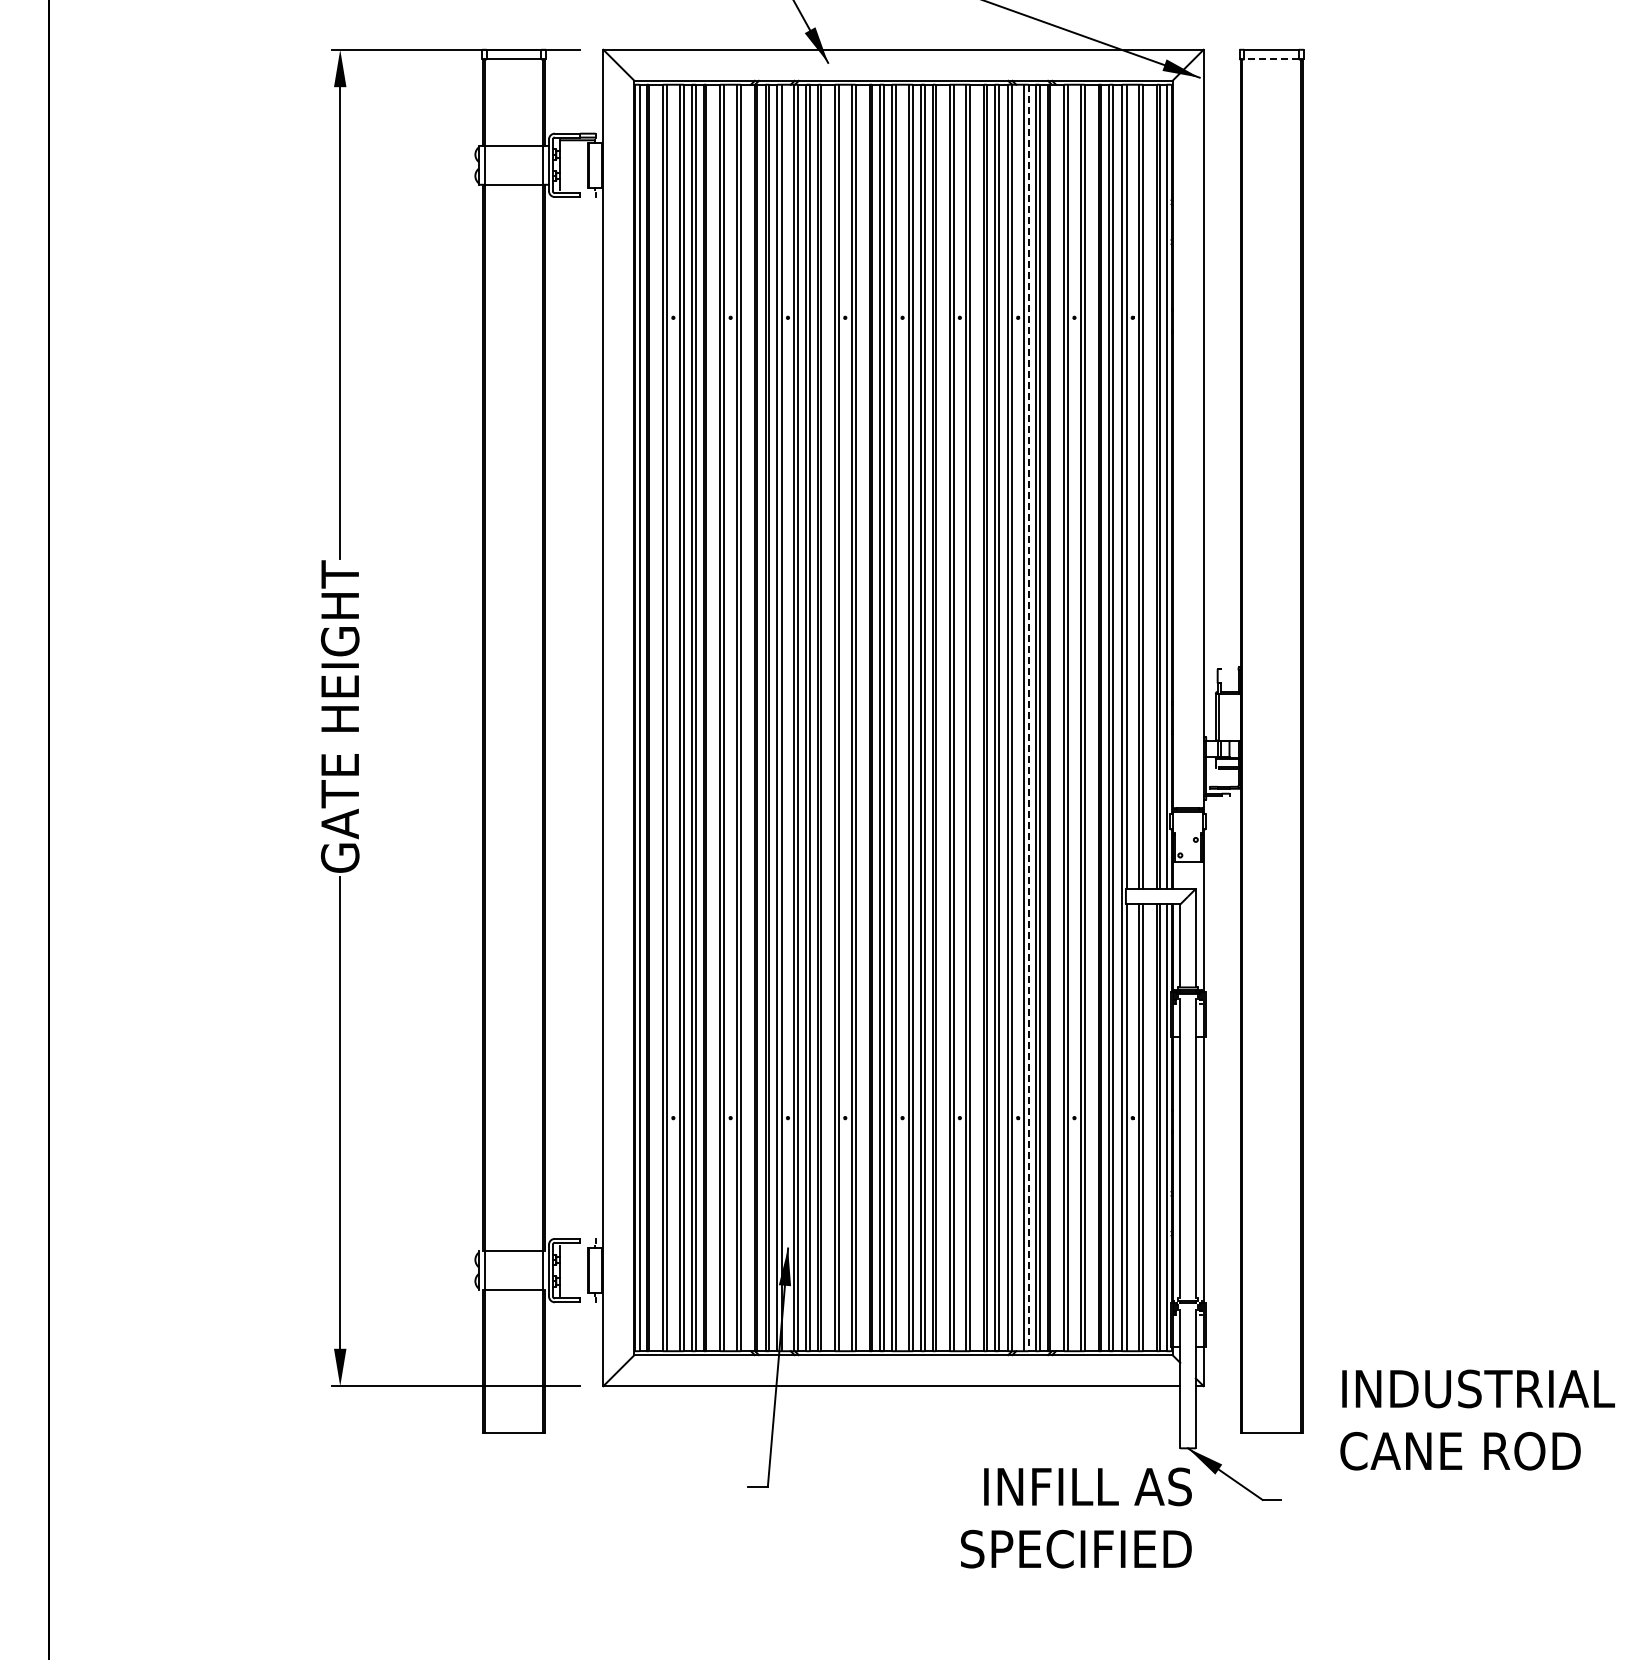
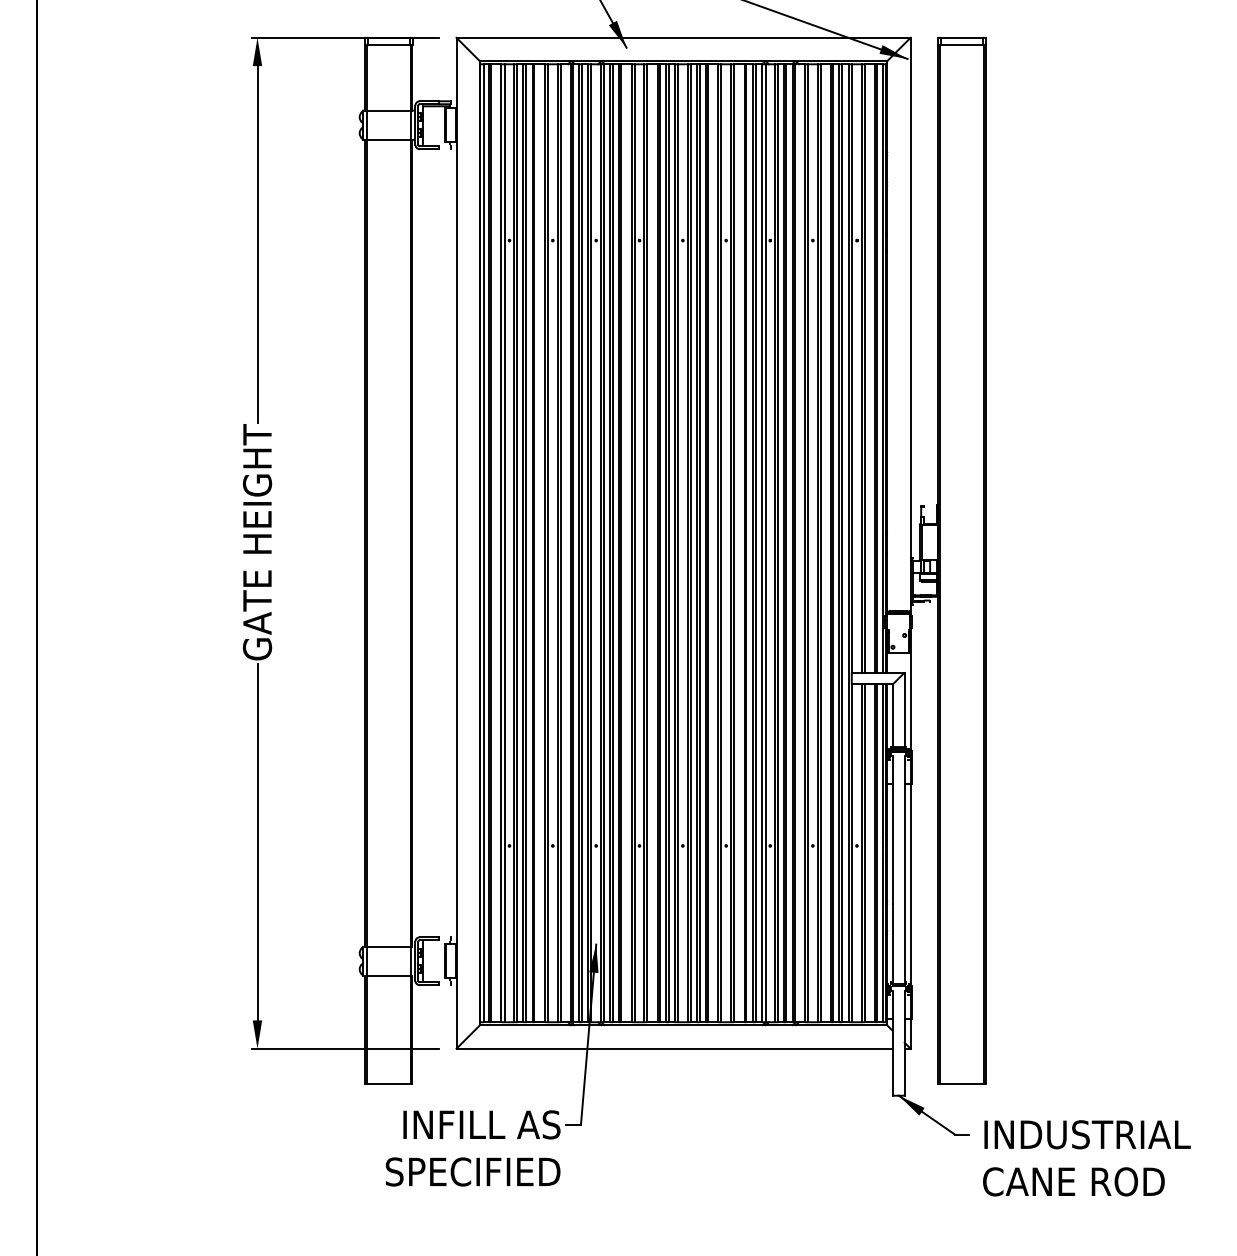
line: (1271, 59) -> (961, 45), dashed -> solid
line: (1028, 718) -> (778, 543), dashed -> solid
text: (1477, 1419) -> (1086, 1157), moved
text: (1076, 1517) -> (473, 1148), moved

